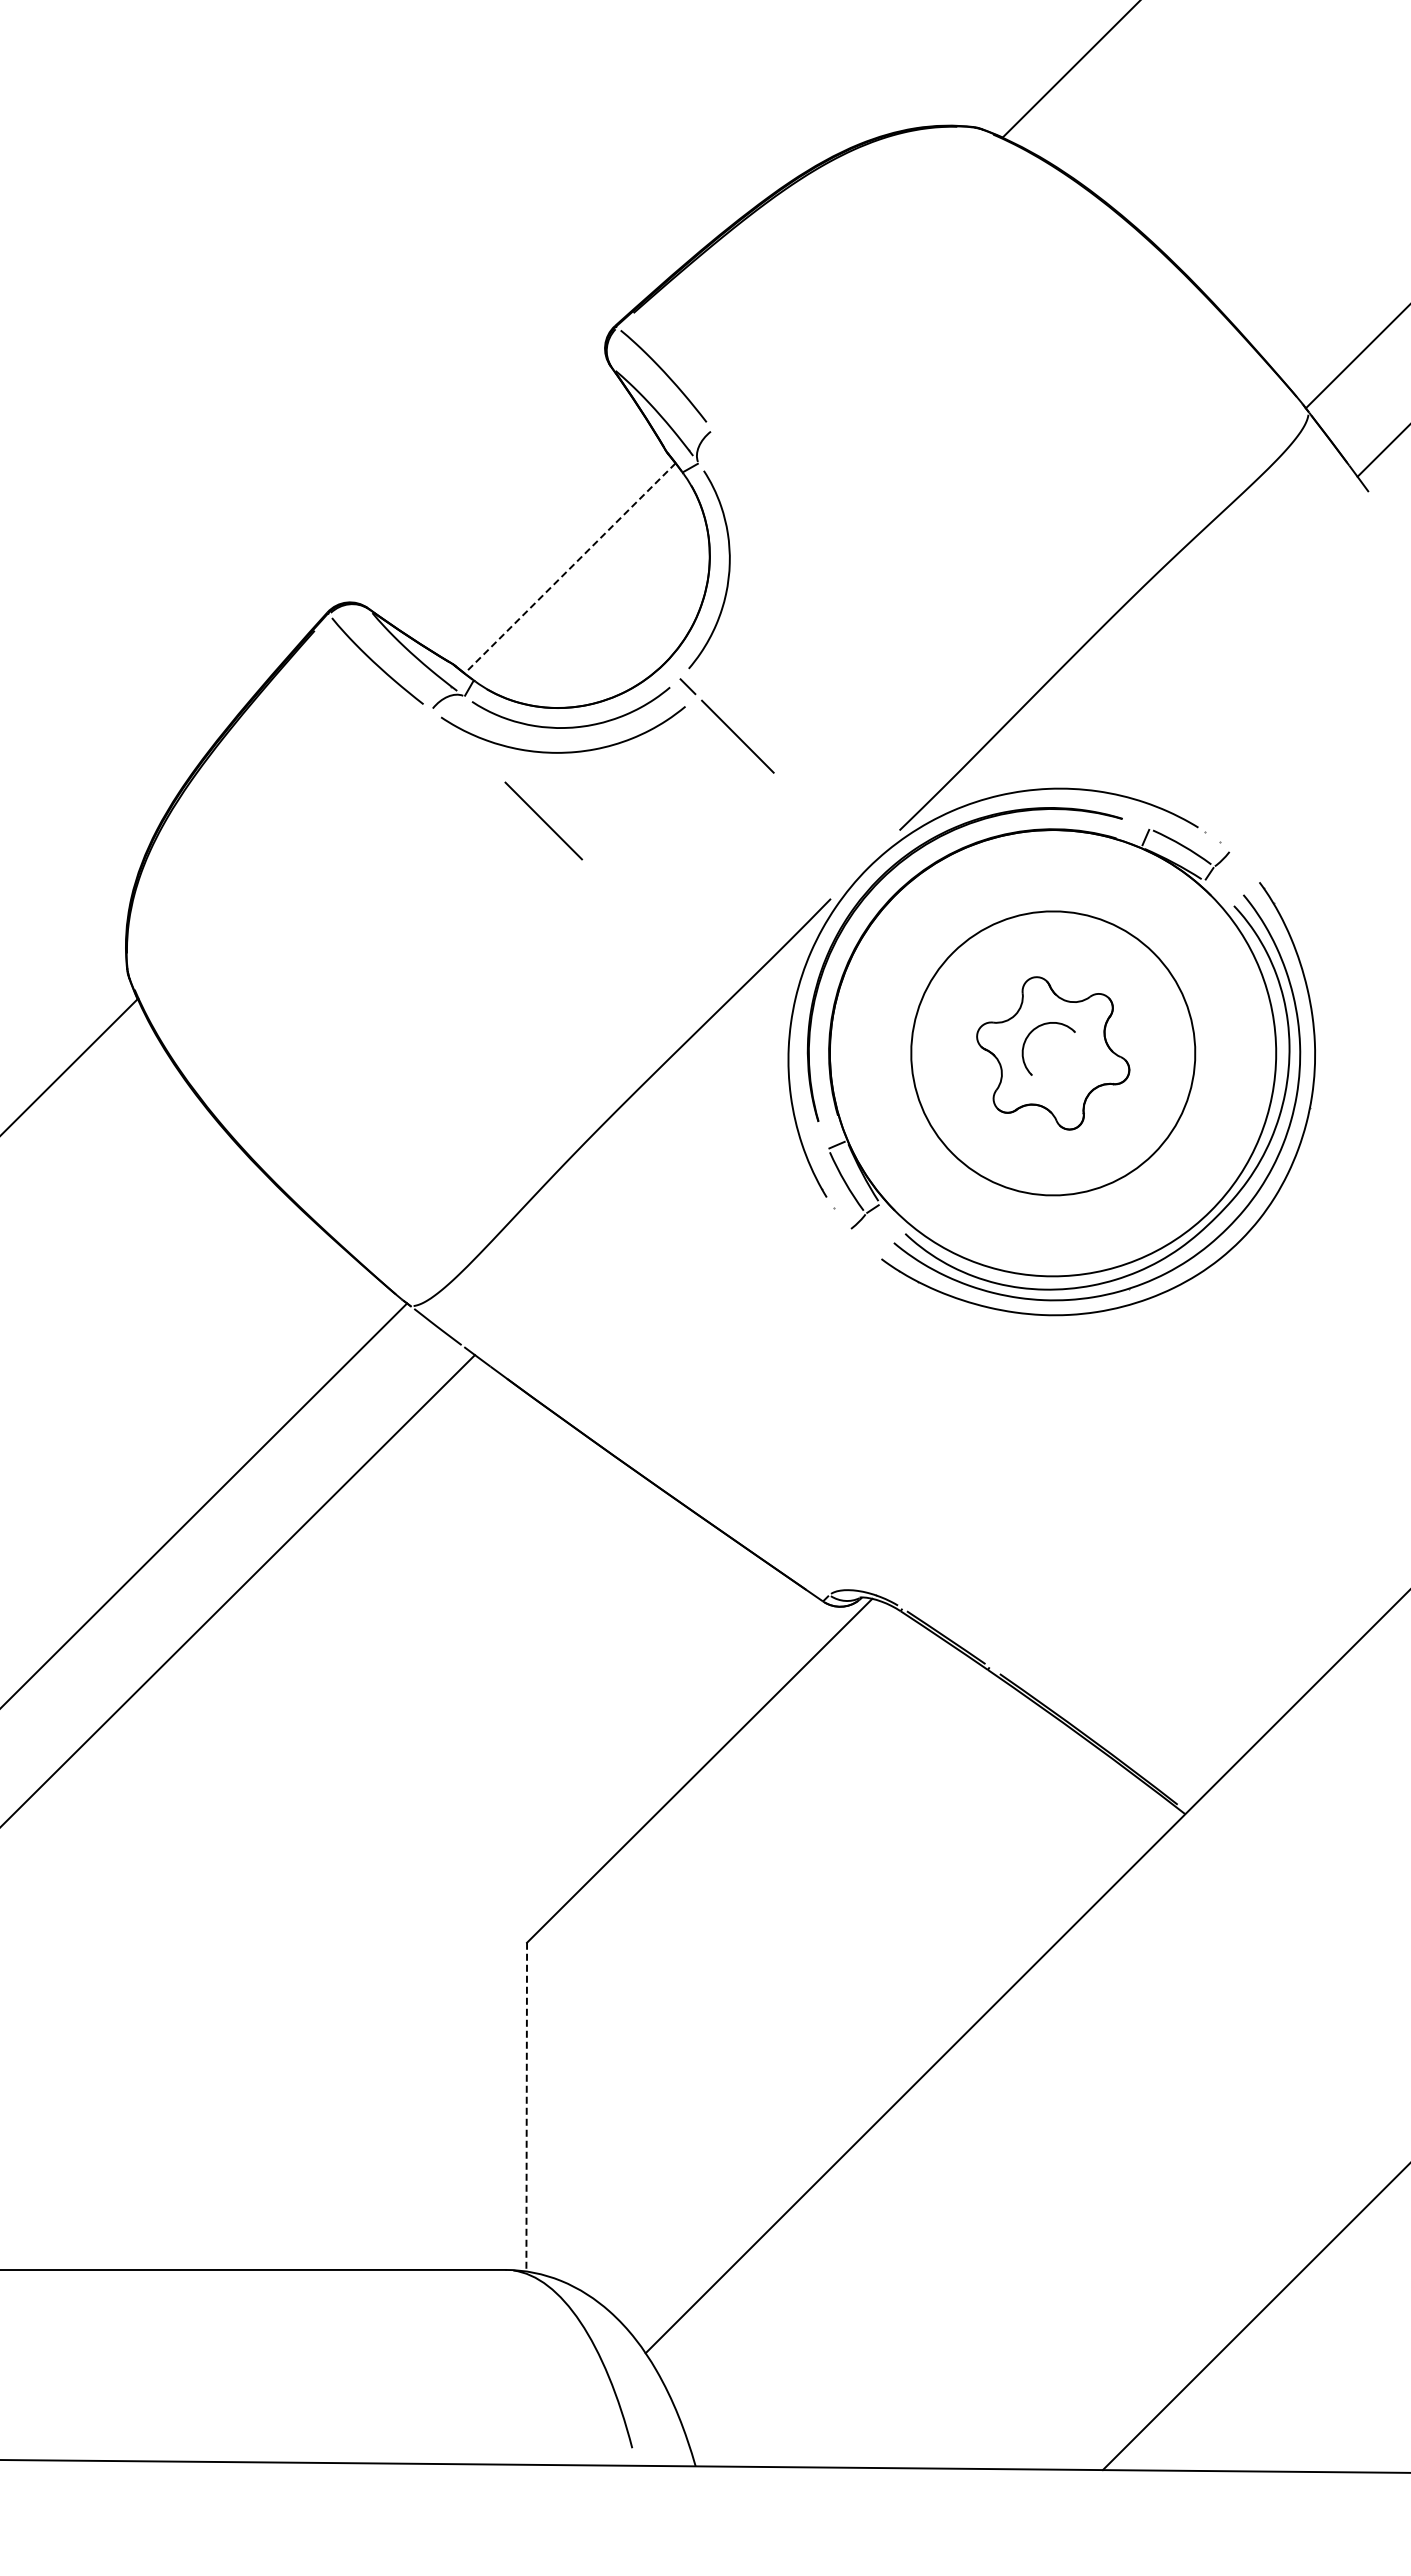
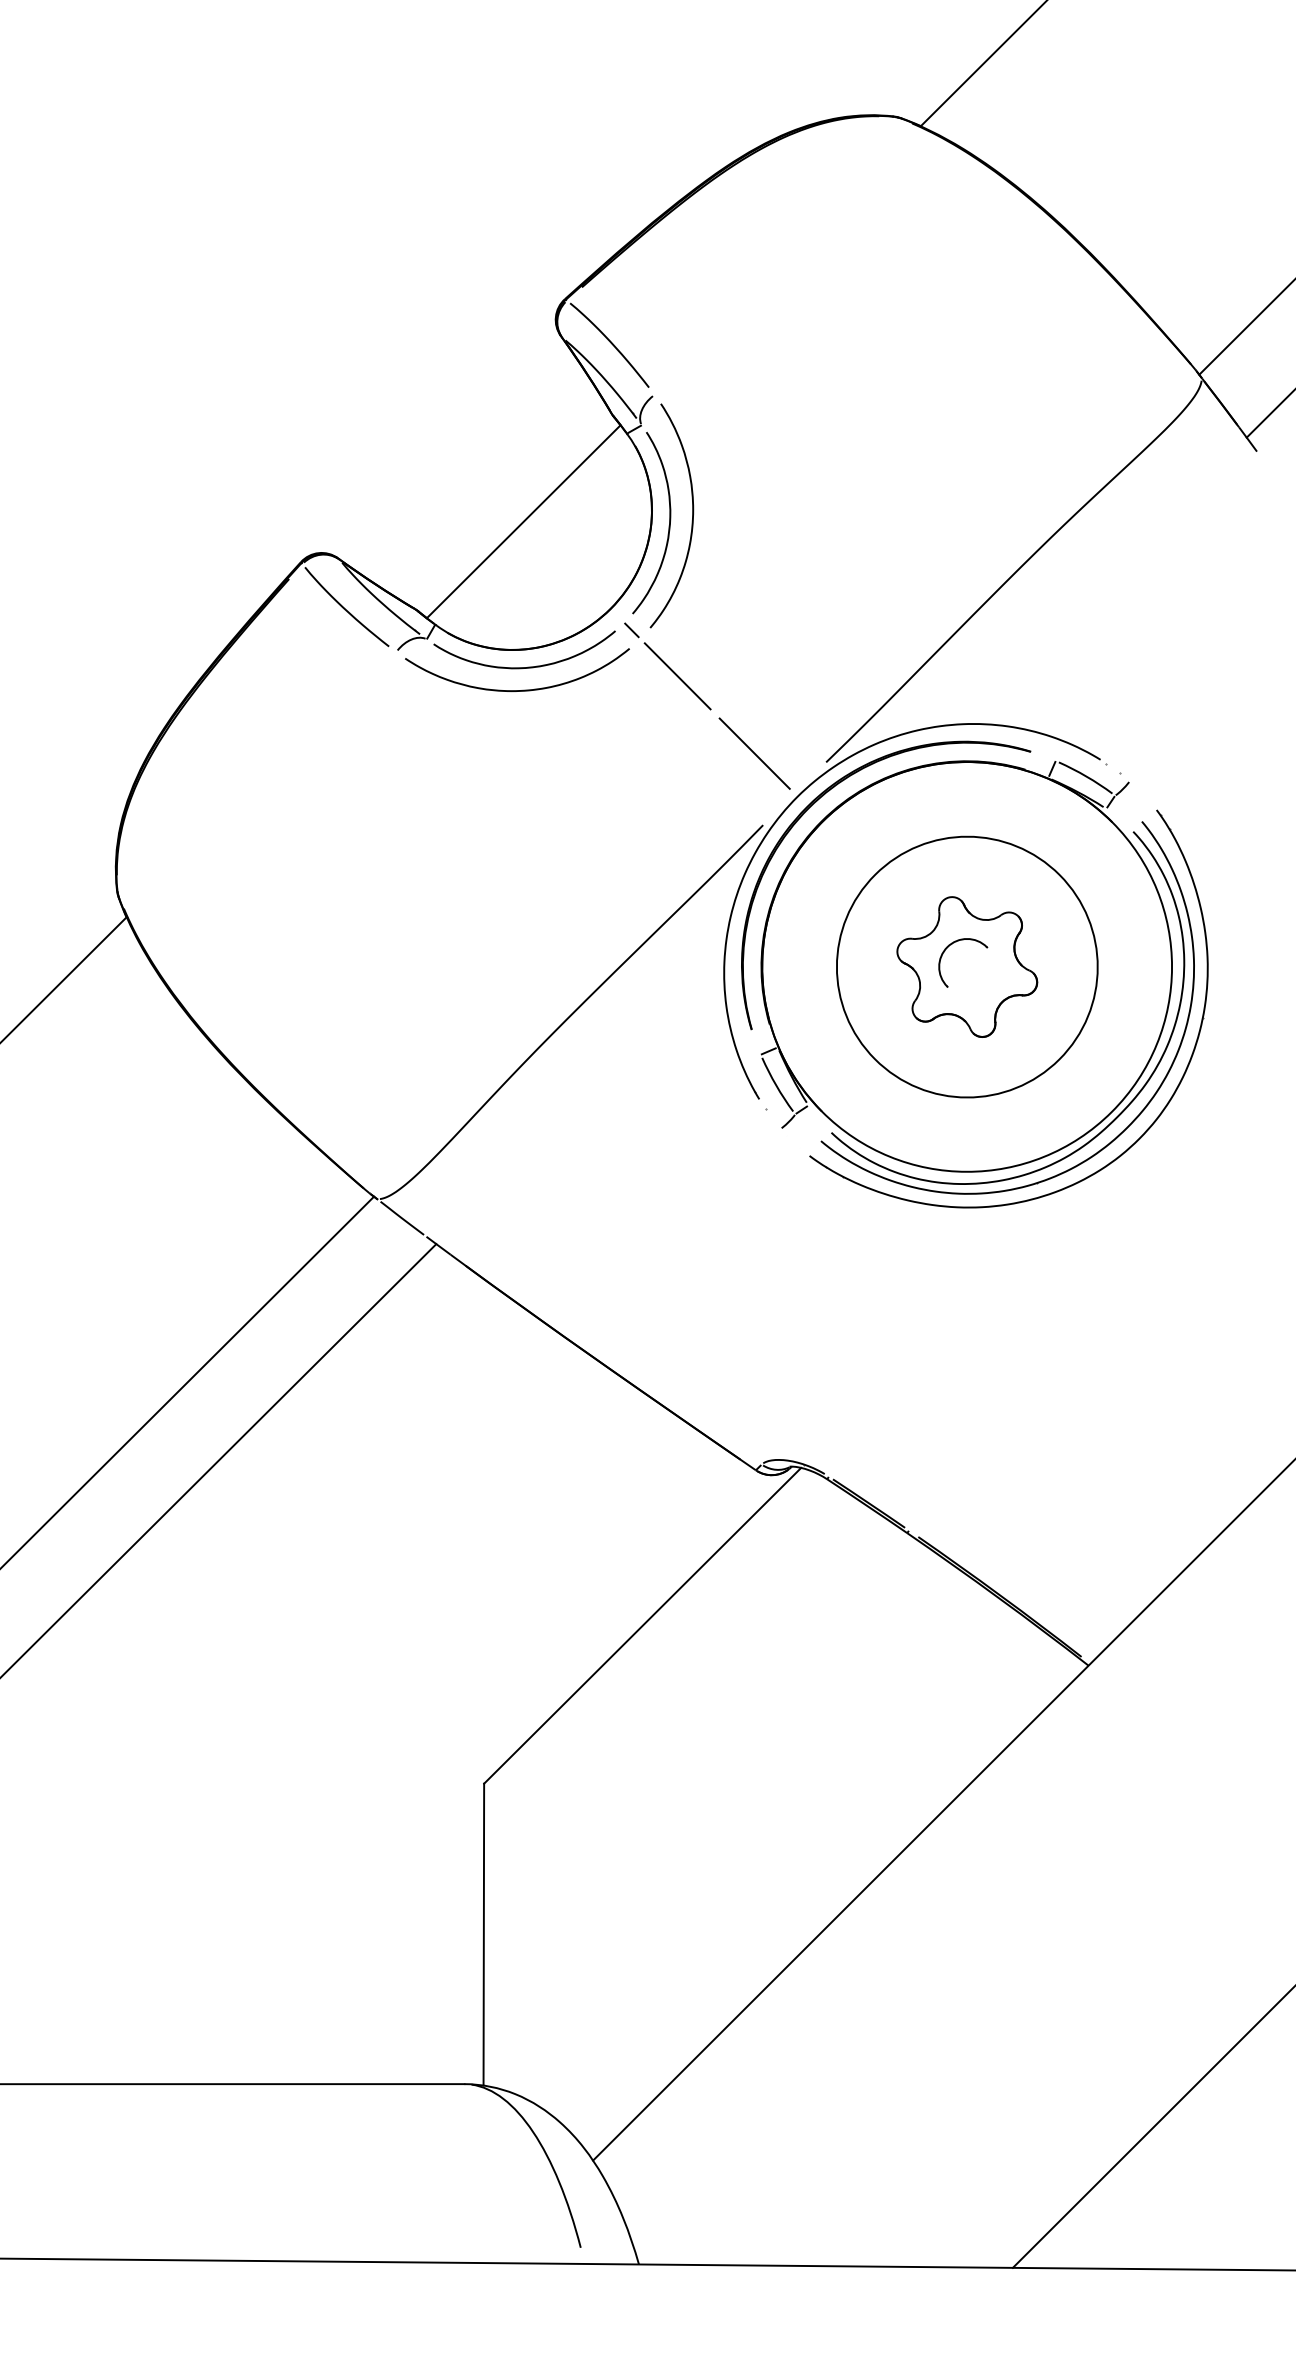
curve: (753, 561) -> (692, 515), added
line: (570, 568) -> (524, 521), dashed -> solid
line: (543, 820) -> (754, 753), moved
line: (526, 2107) -> (483, 1934), dashed -> solid

